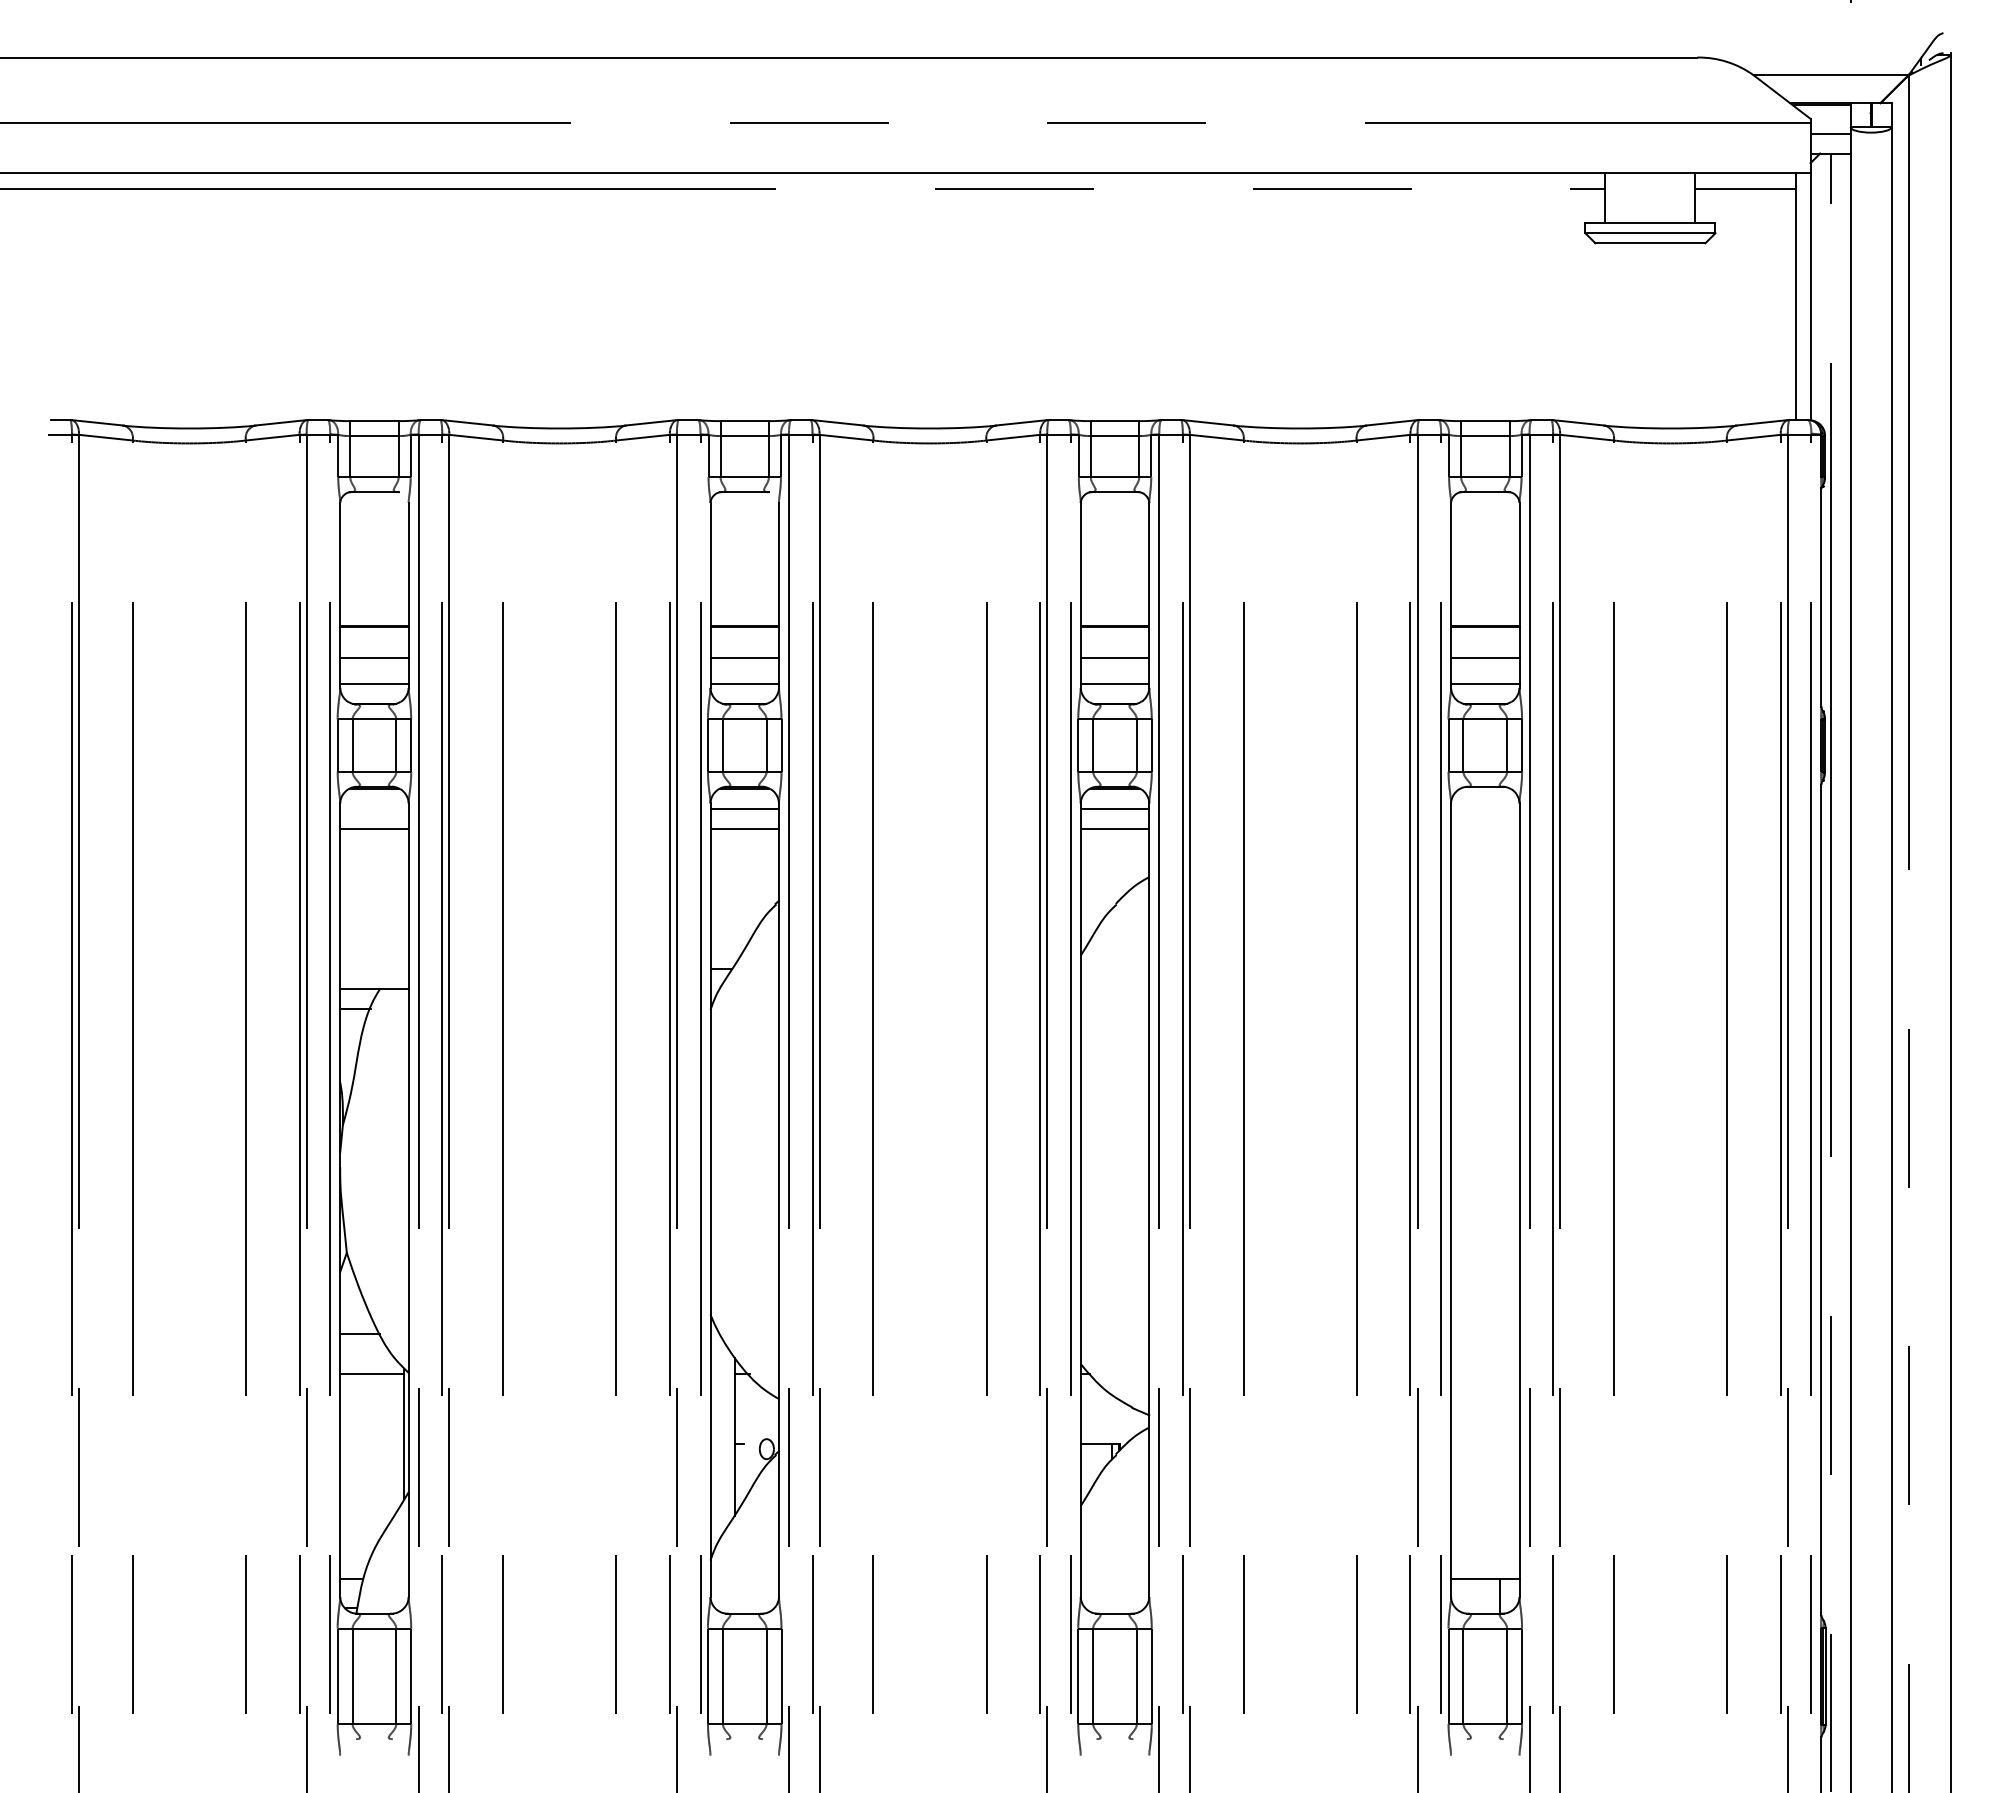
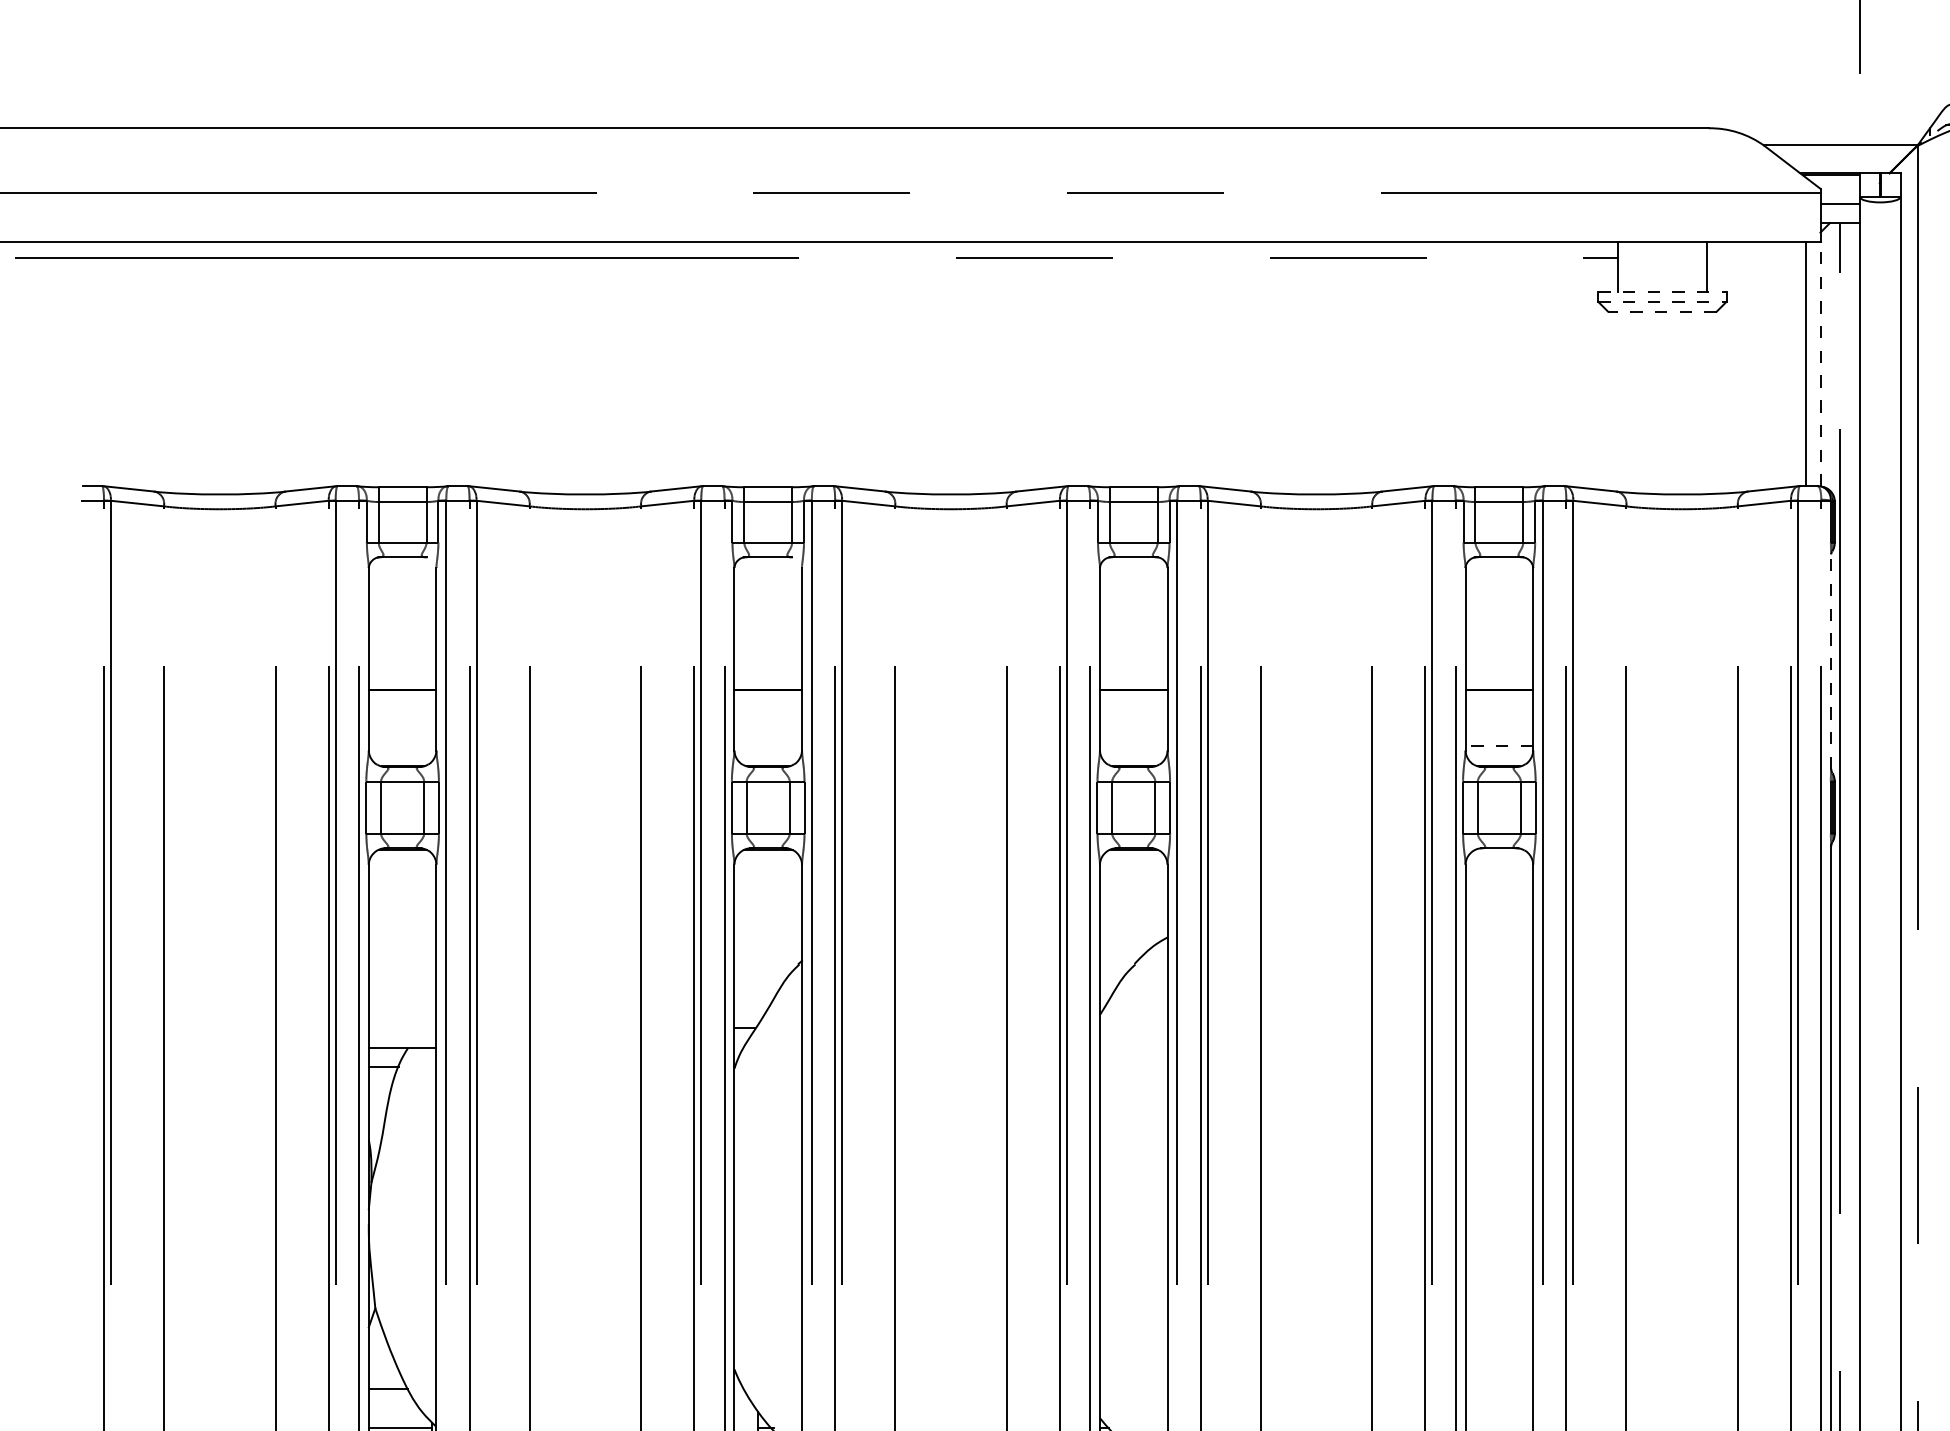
line: (1745, 189) -> (1756, 258), removed
line: (1650, 223) -> (1662, 292), solid -> dashed
line: (1650, 233) -> (1662, 301), solid -> dashed
line: (1649, 243) -> (1661, 311), solid -> dashed
line: (1810, 296) -> (1820, 364), solid -> dashed
line: (1821, 597) -> (1831, 661), solid -> dashed
line: (374, 657) -> (402, 720), removed
line: (744, 657) -> (767, 720), removed
line: (1114, 657) -> (1133, 720), removed
line: (1485, 657) -> (1499, 720), removed
line: (374, 683) -> (402, 746), removed
line: (744, 683) -> (767, 746), removed
line: (1114, 683) -> (1133, 746), removed
line: (1484, 683) -> (1498, 746), solid -> dashed
line: (744, 808) -> (767, 869), removed
line: (1114, 808) -> (1133, 869), removed
line: (374, 828) -> (402, 889), removed
line: (744, 828) -> (767, 889), removed
line: (1114, 828) -> (1133, 889), removed

